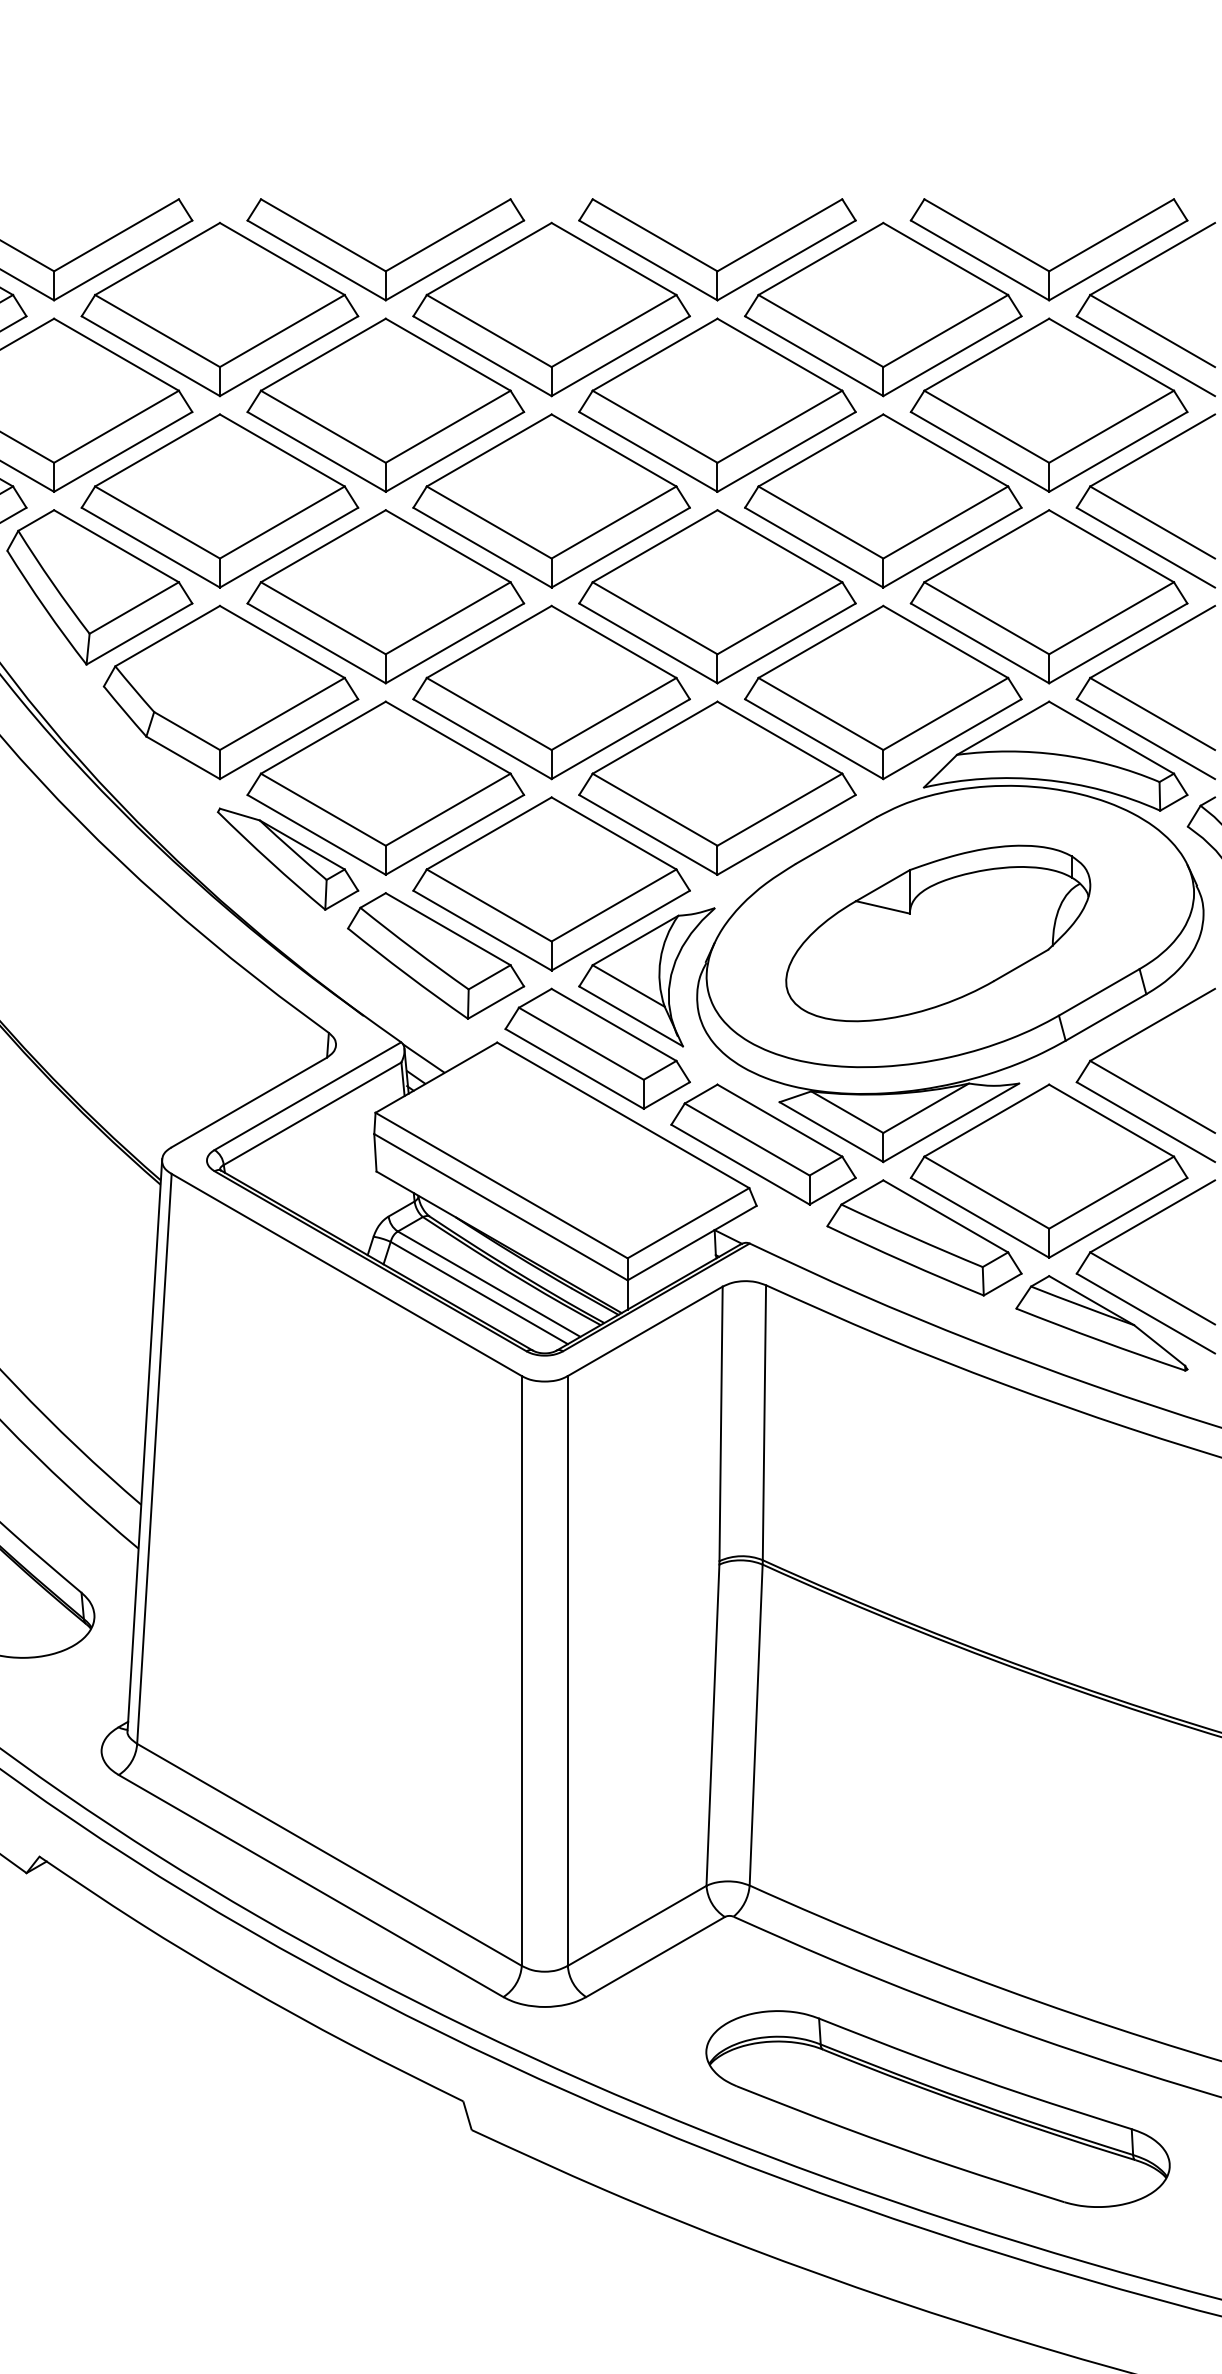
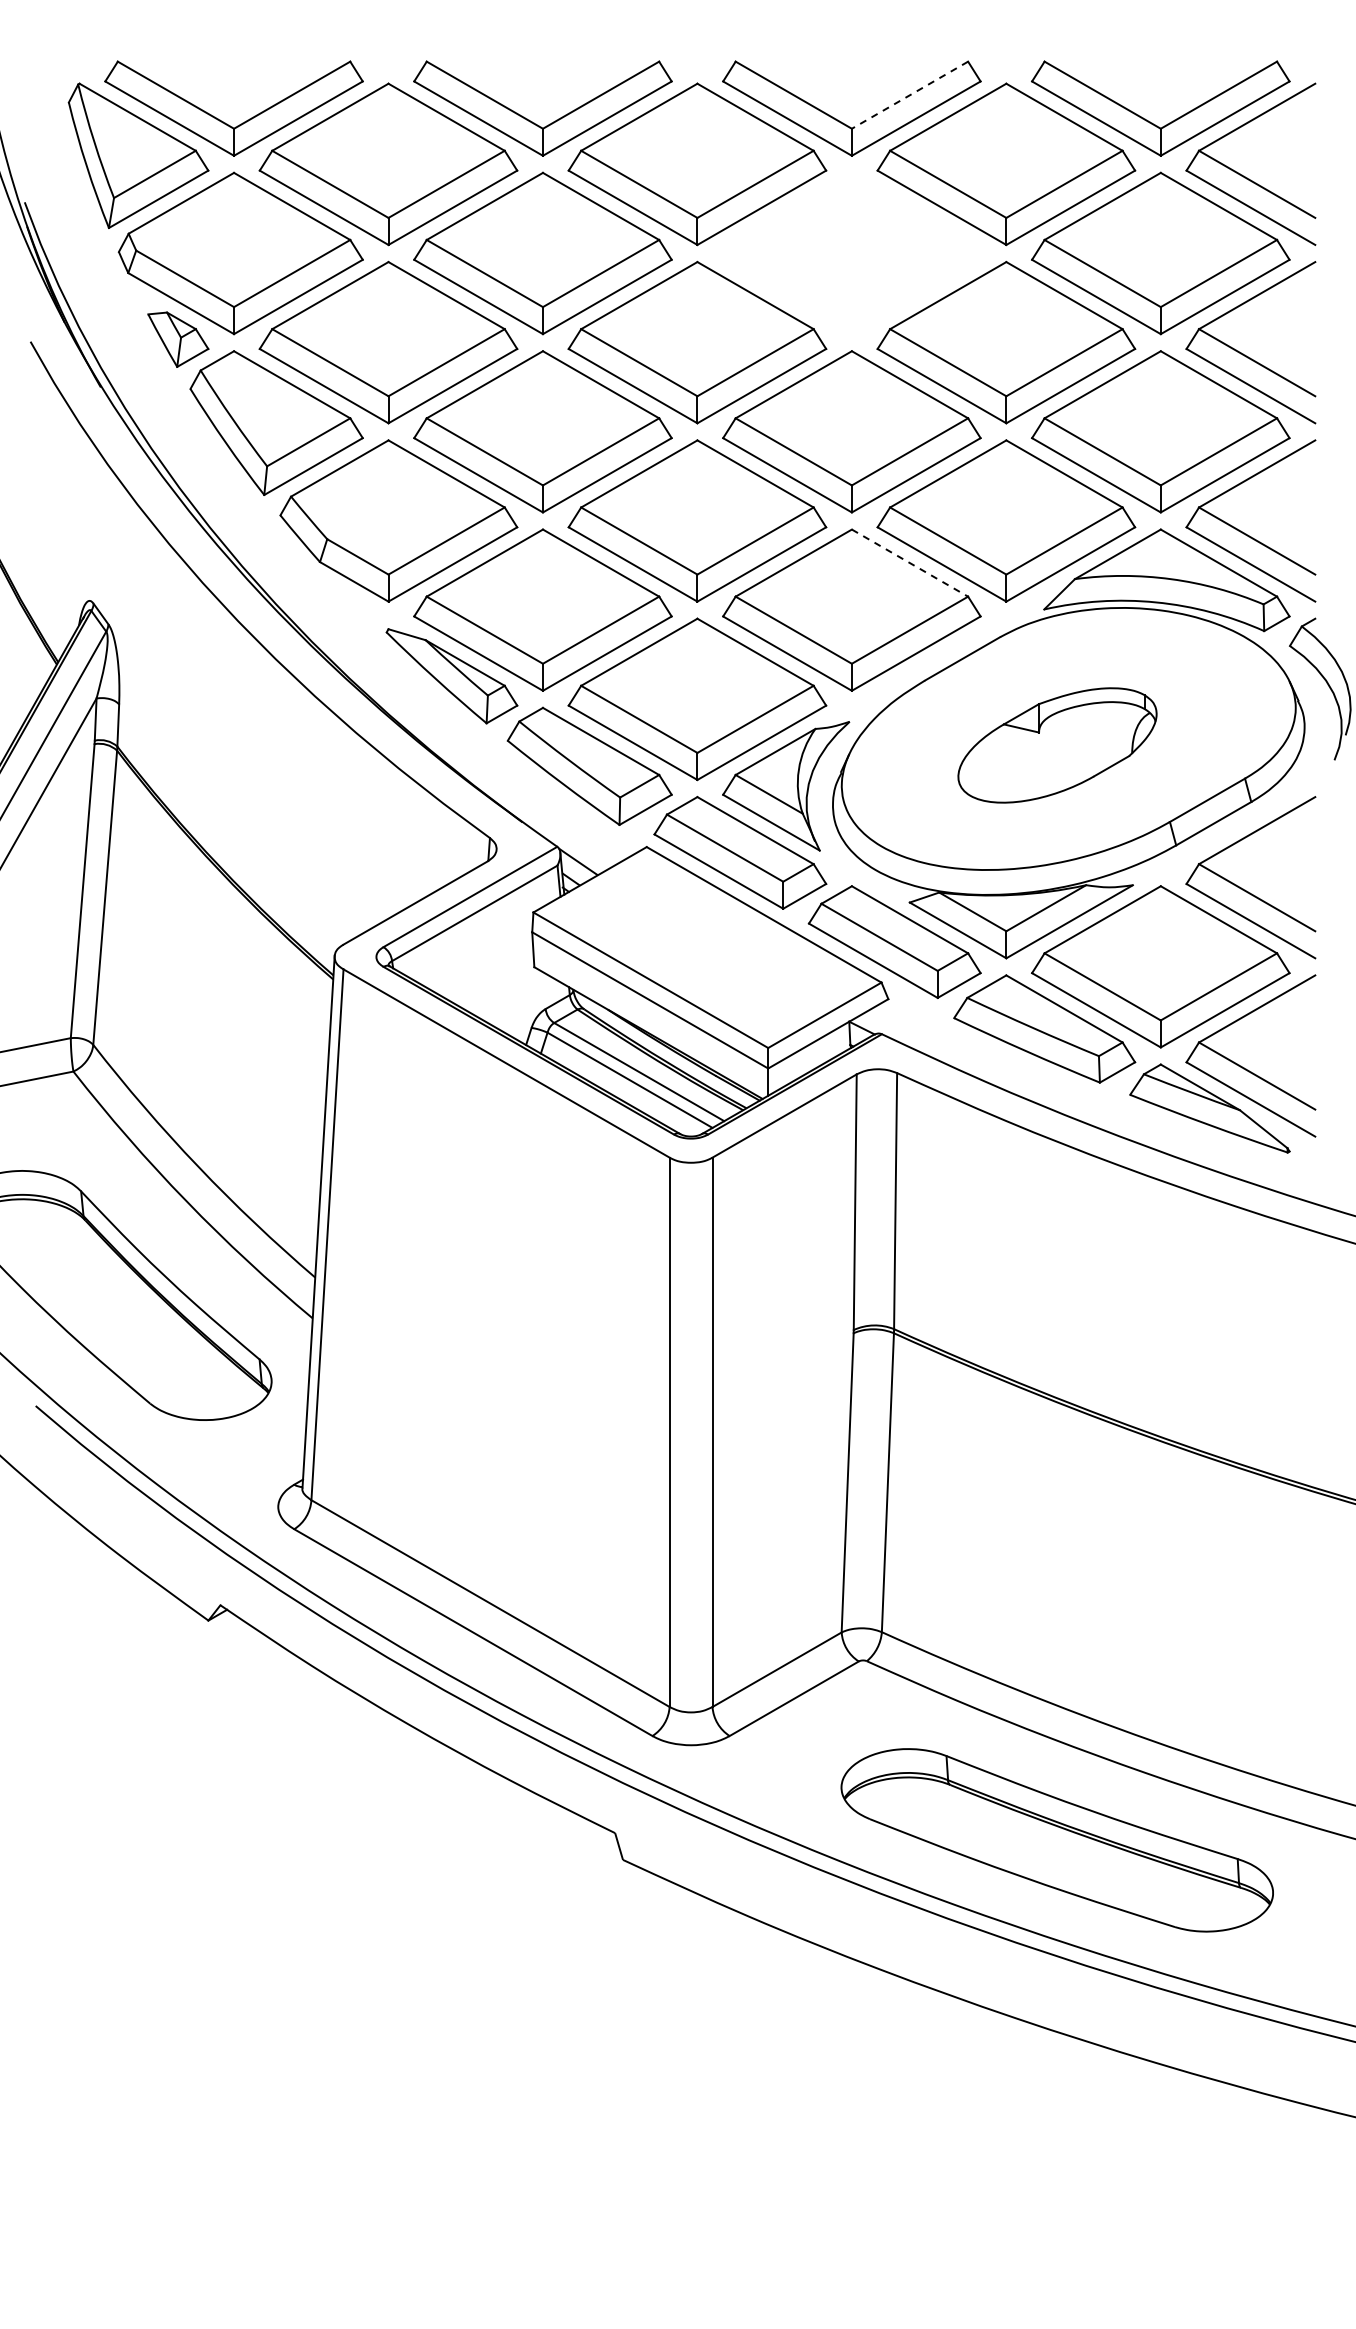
line: (779, 235) -> (909, 95), solid -> dashed
part: (717, 405) -> (851, 253), removed
line: (780, 738) -> (910, 563), solid -> dashed
part: (938, 933) -> (1057, 745), size x0.7

